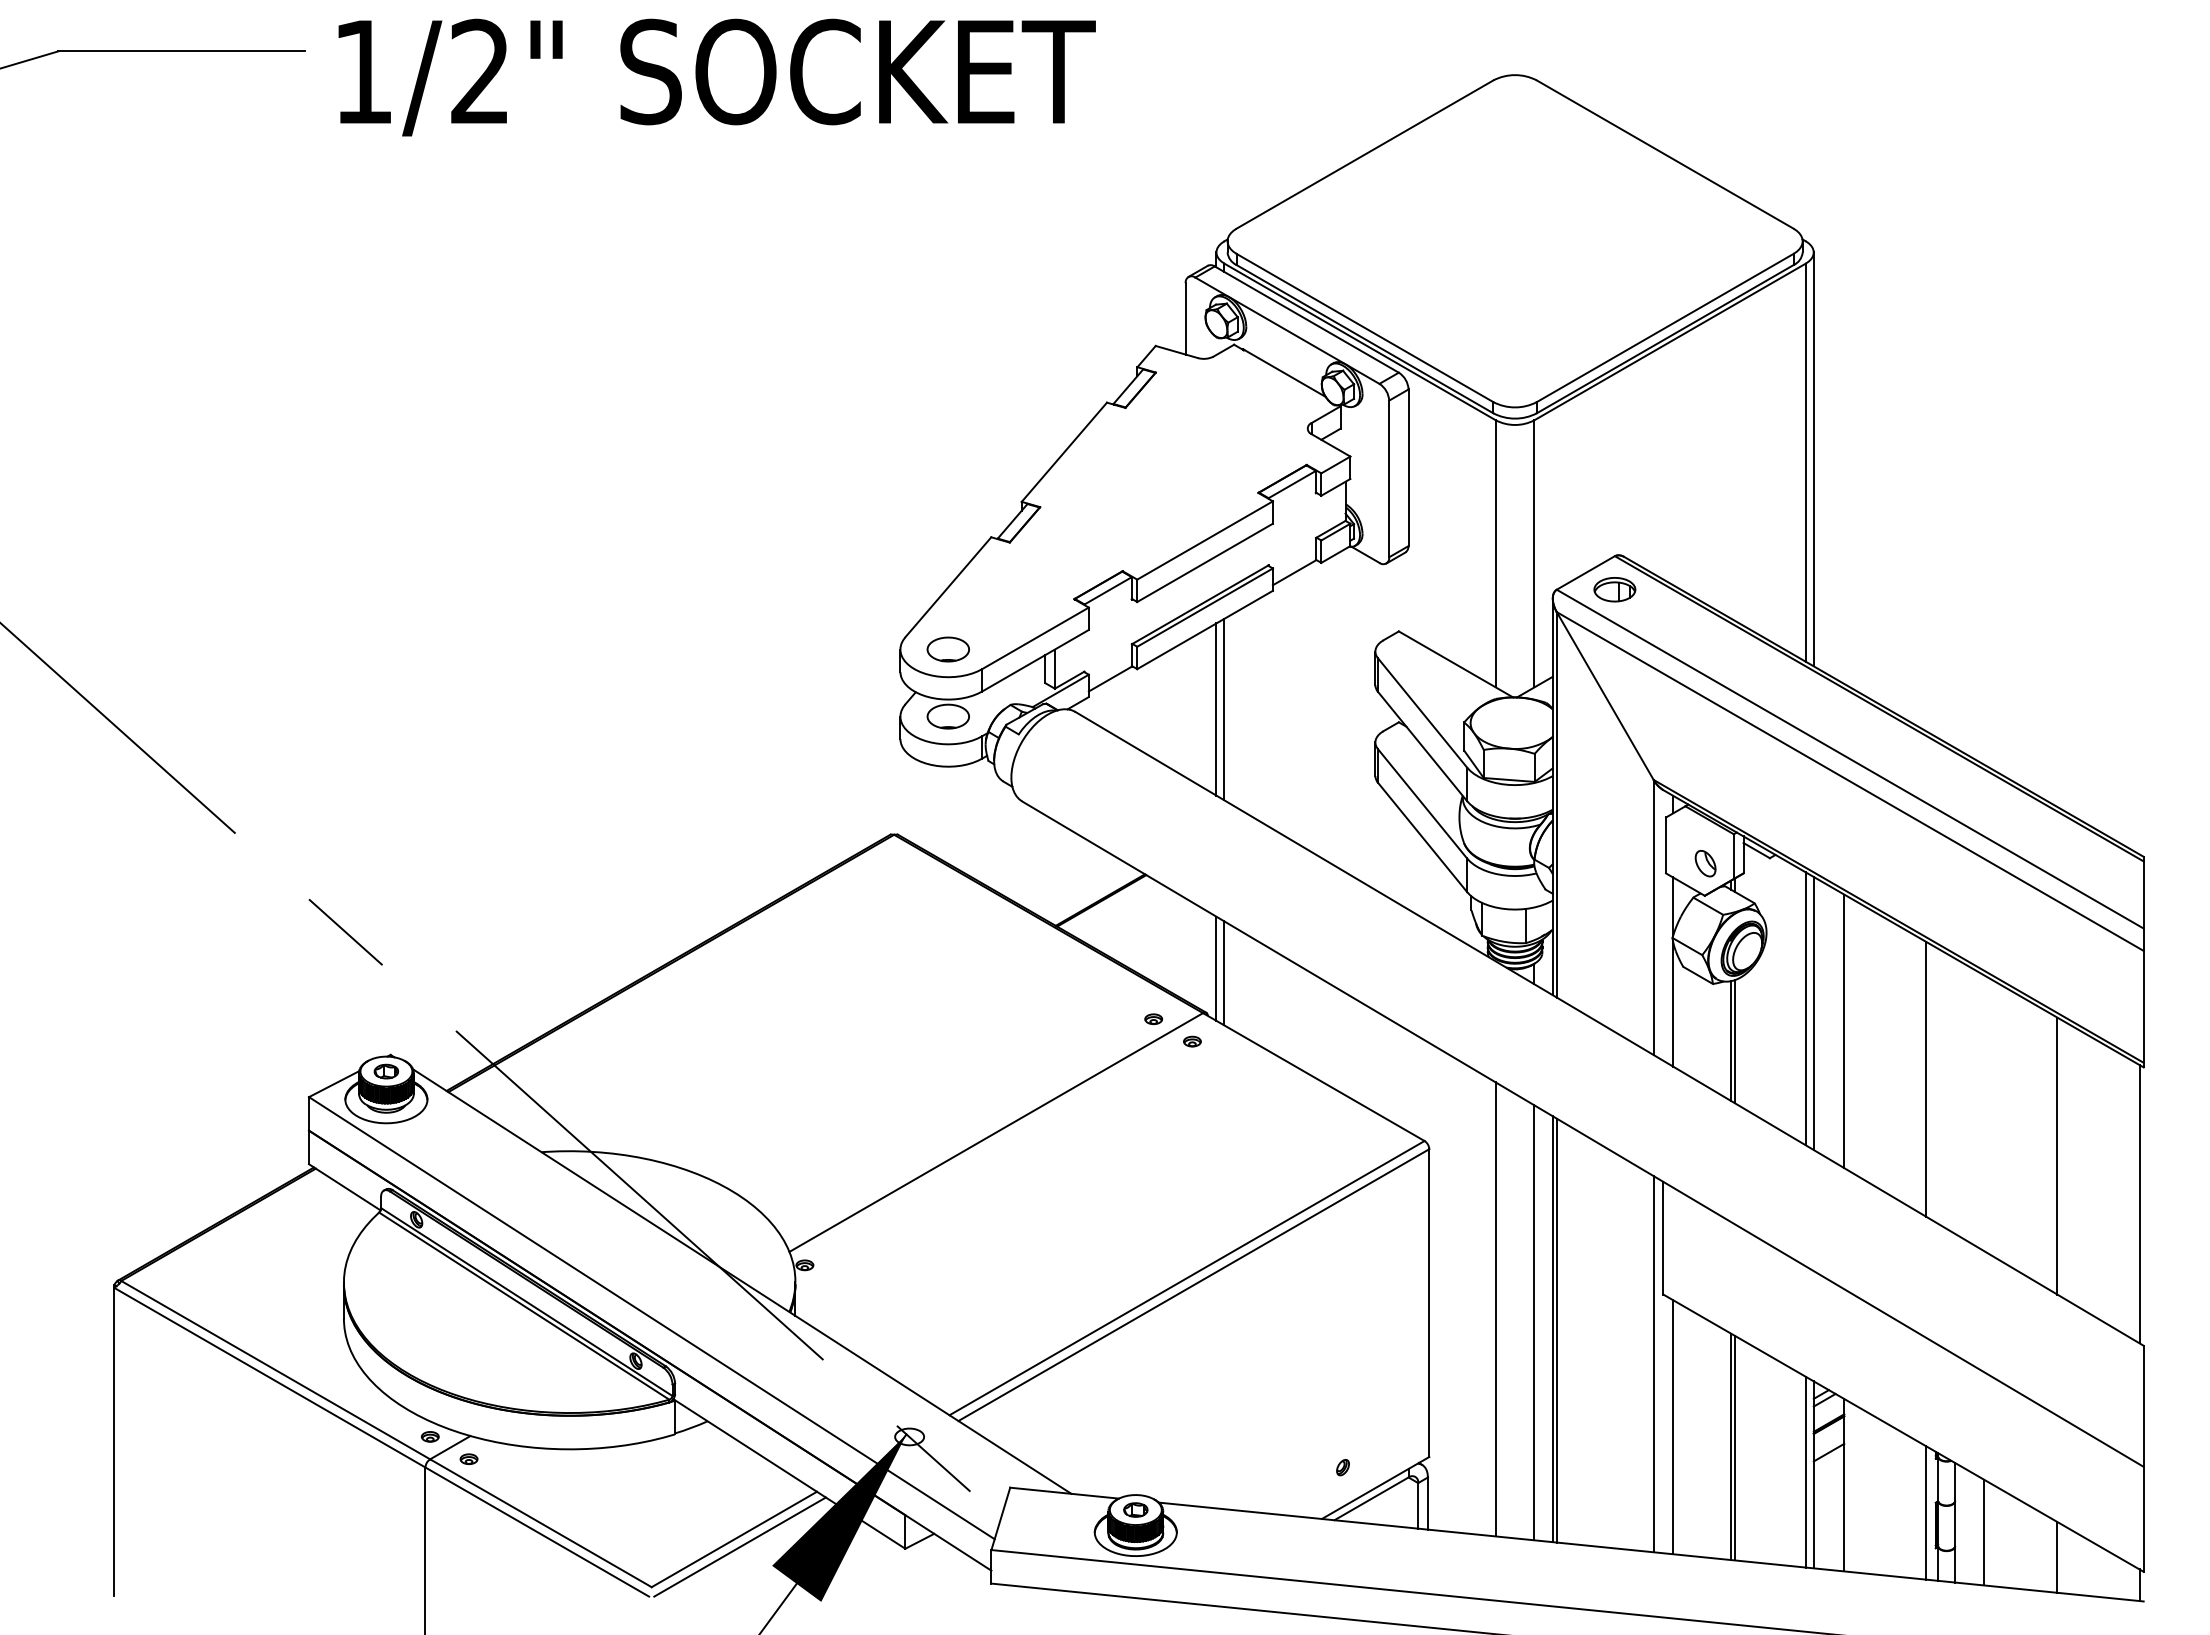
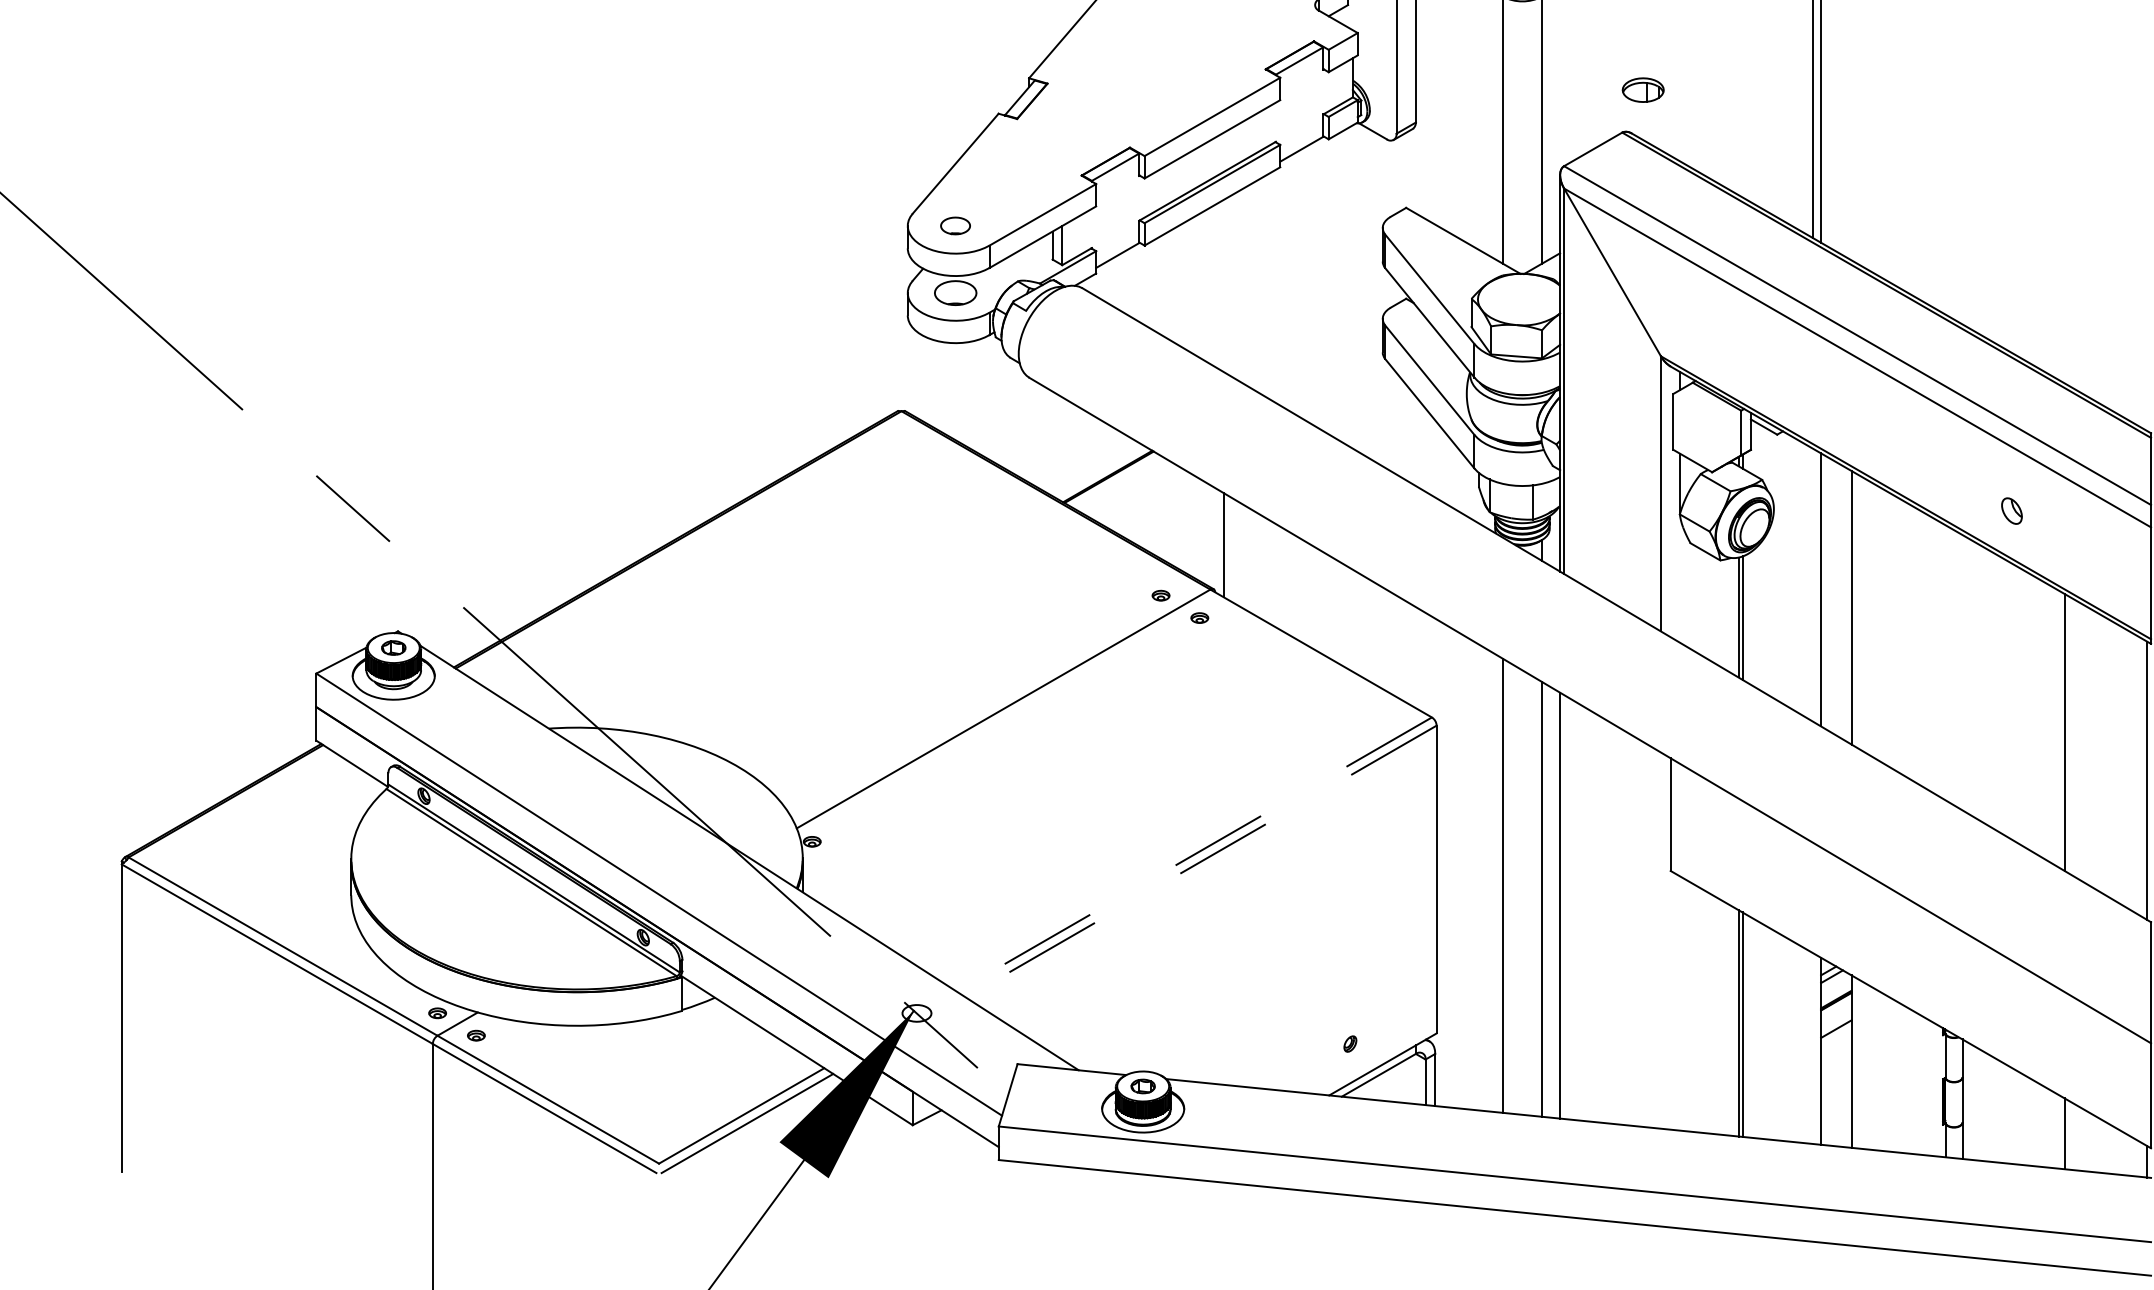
part: (1614, 589) -> (1642, 89), moved
part: (947, 649) -> (954, 225), size x0.7
line: (1216, 709) -> (1223, 285), removed
line: (1224, 709) -> (1231, 285), removed
part: (1705, 863) -> (2011, 510), moved
line: (1224, 973) -> (1231, 549), removed
line: (1673, 1003) -> (1680, 579), removed
line: (1805, 1008) -> (1812, 584), removed
line: (1926, 1079) -> (1933, 655), removed
line: (1186, 1278) -> (1193, 854), solid -> dashed
line: (1193, 1285) -> (1200, 861), solid -> dashed
line: (1556, 1330) -> (1563, 906), removed
line: (1653, 1364) -> (1660, 940), removed
line: (1673, 1427) -> (1680, 1003), removed
line: (1805, 1471) -> (1812, 1047), removed
line: (1926, 1512) -> (1933, 1088), removed
line: (1984, 1532) -> (1991, 1108), removed

